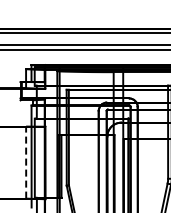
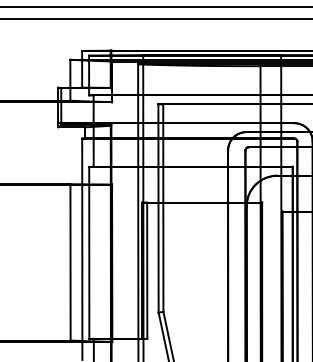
line: (26, 162) -> (71, 262), dashed -> solid

